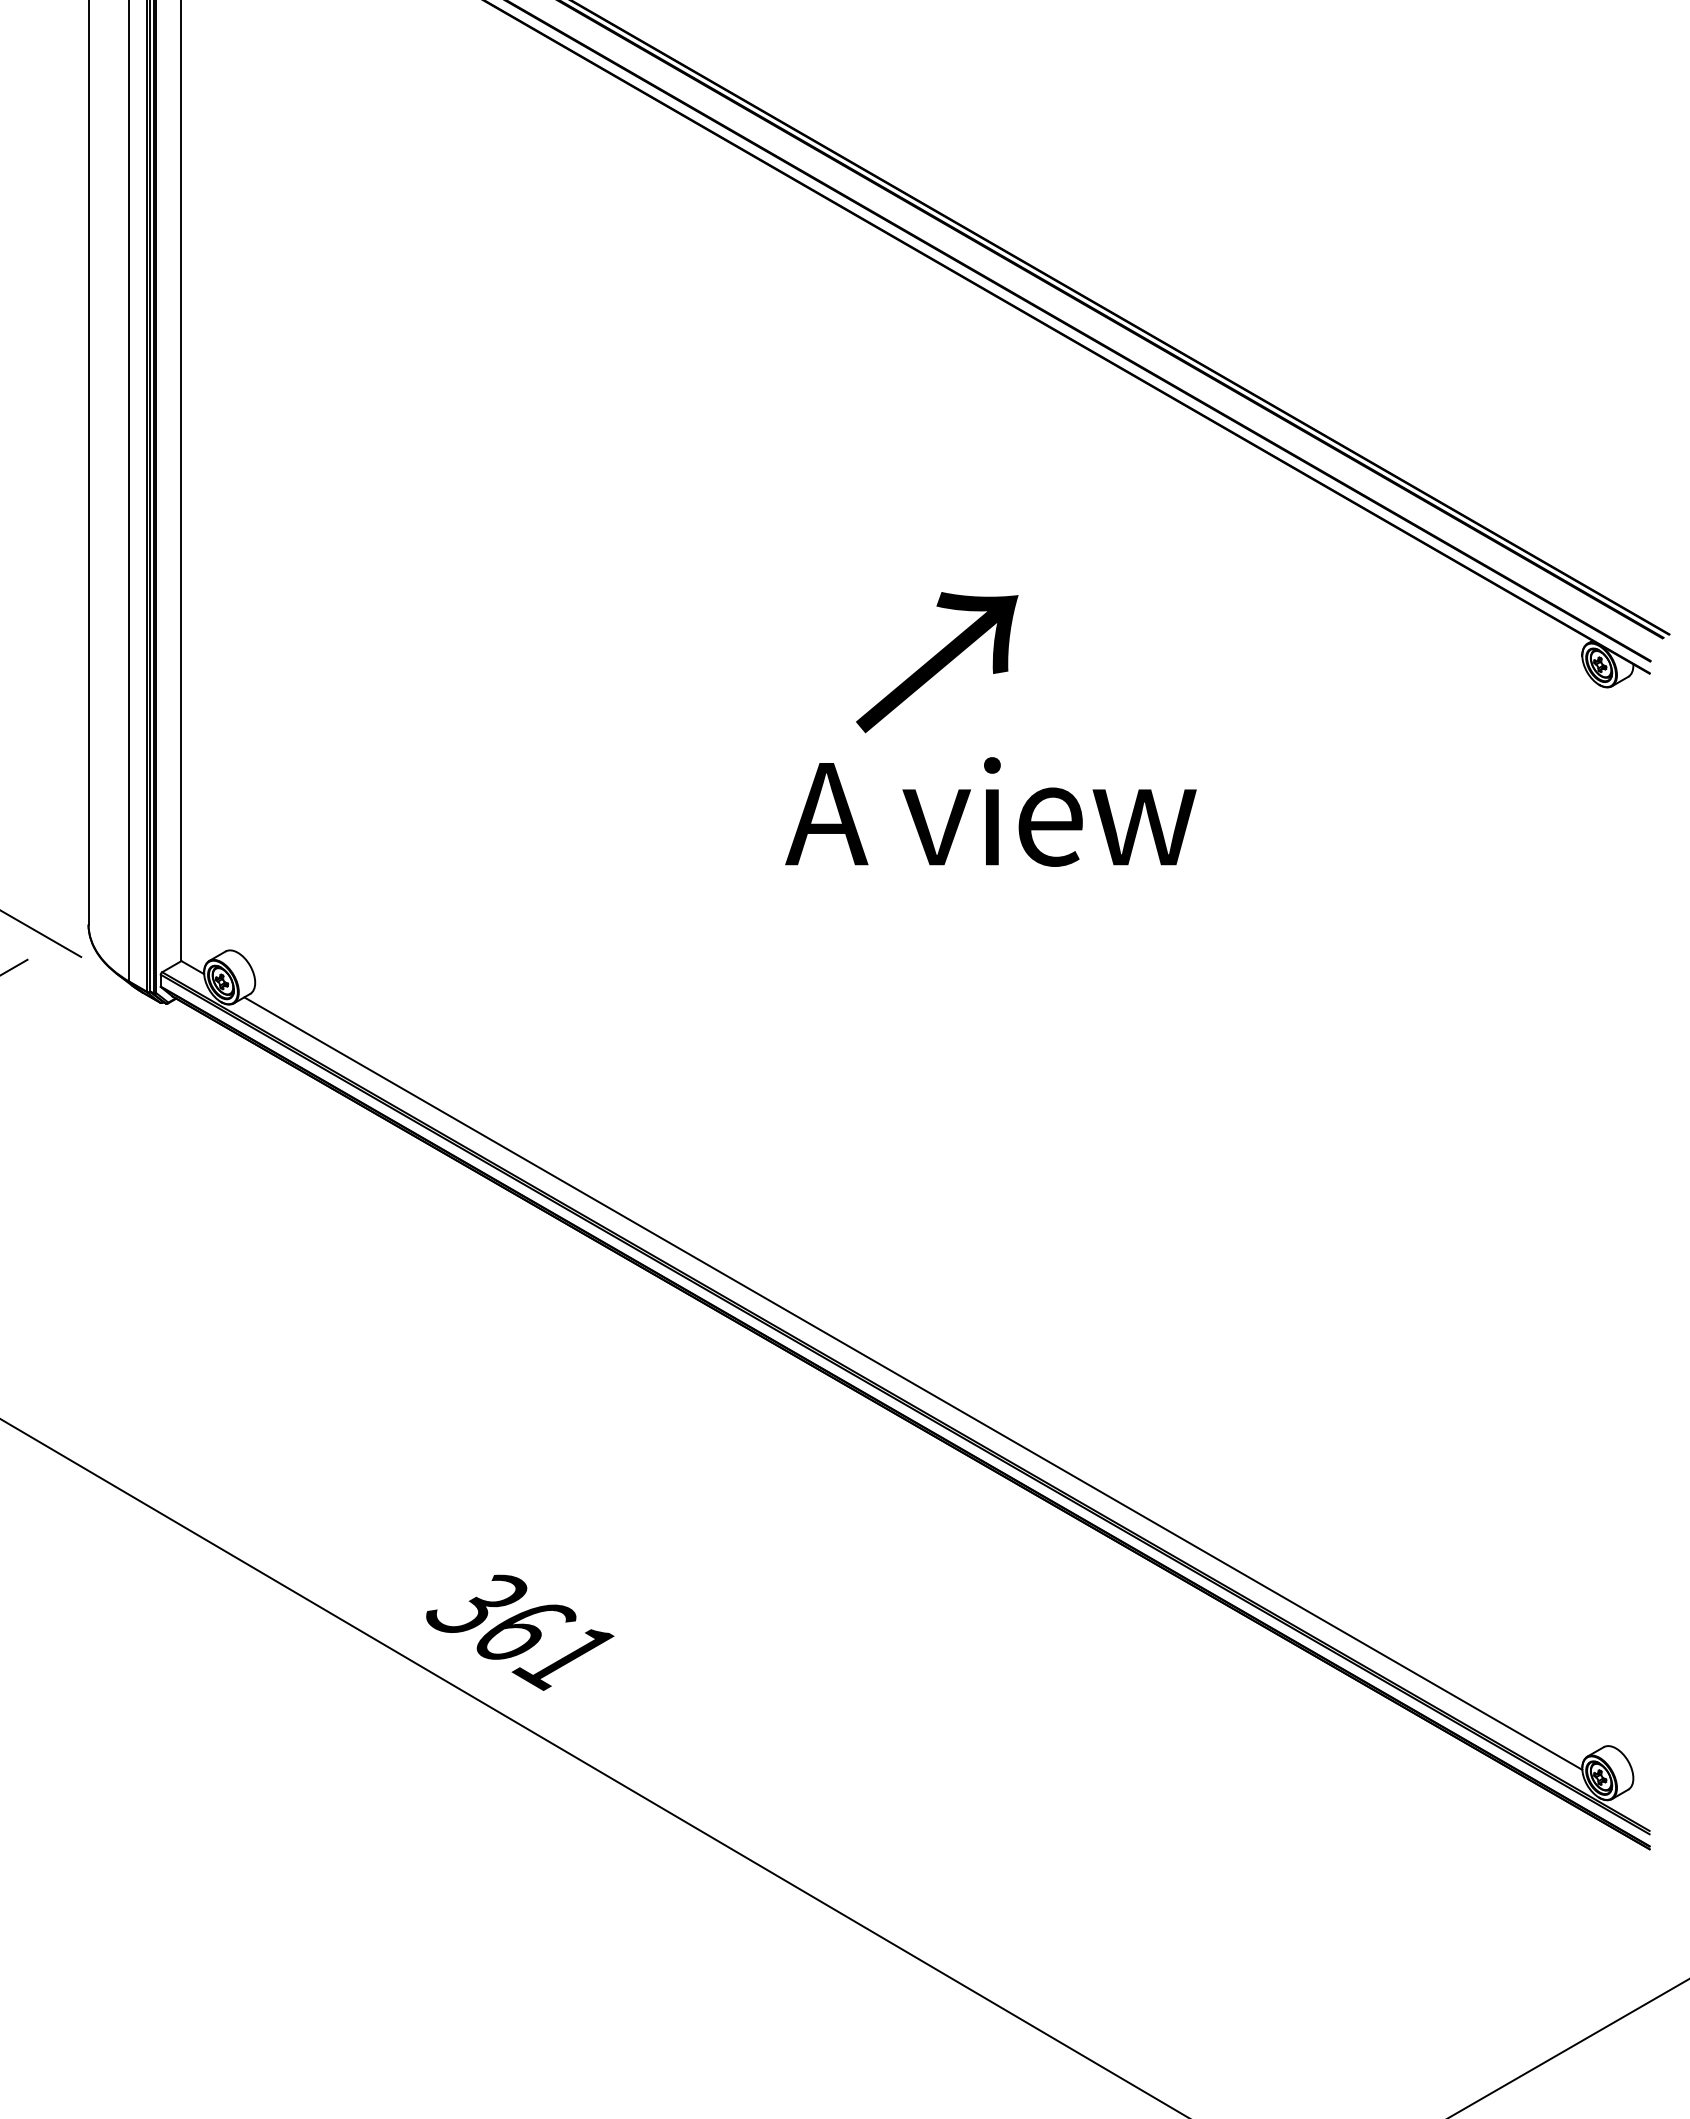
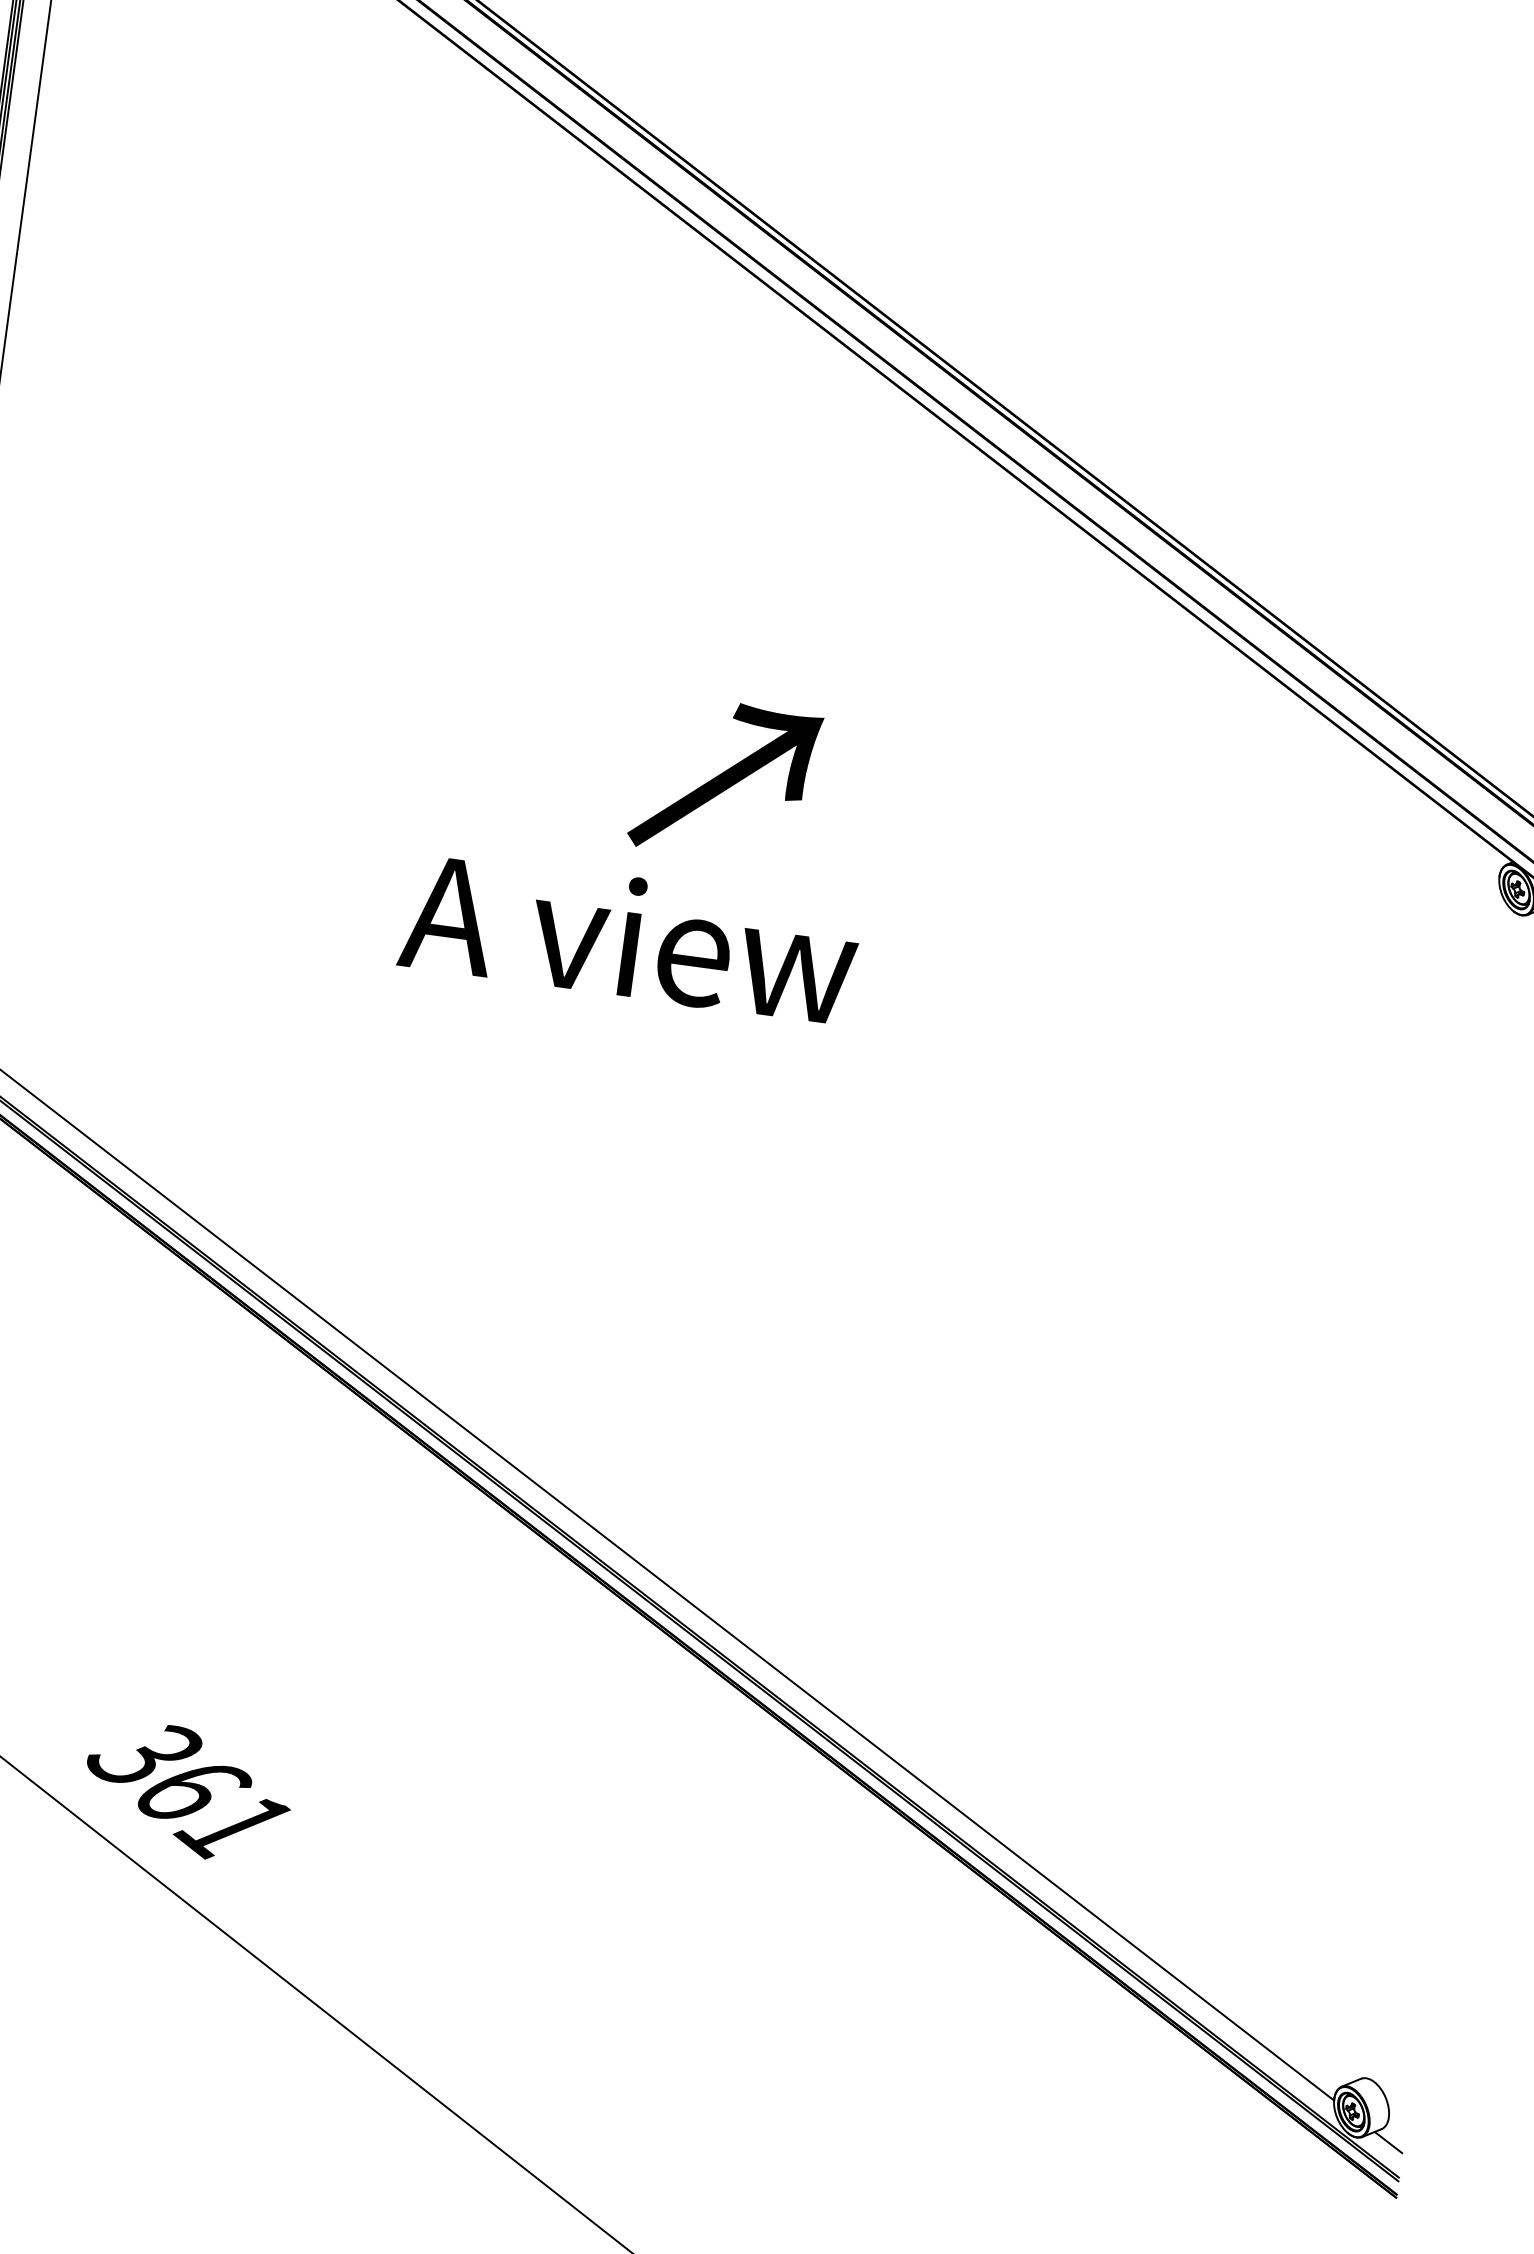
text: (937, 662) -> (725, 779), moved
text: (990, 811) -> (629, 936), moved
line: (1635, 1800) -> (1387, 2142), added

